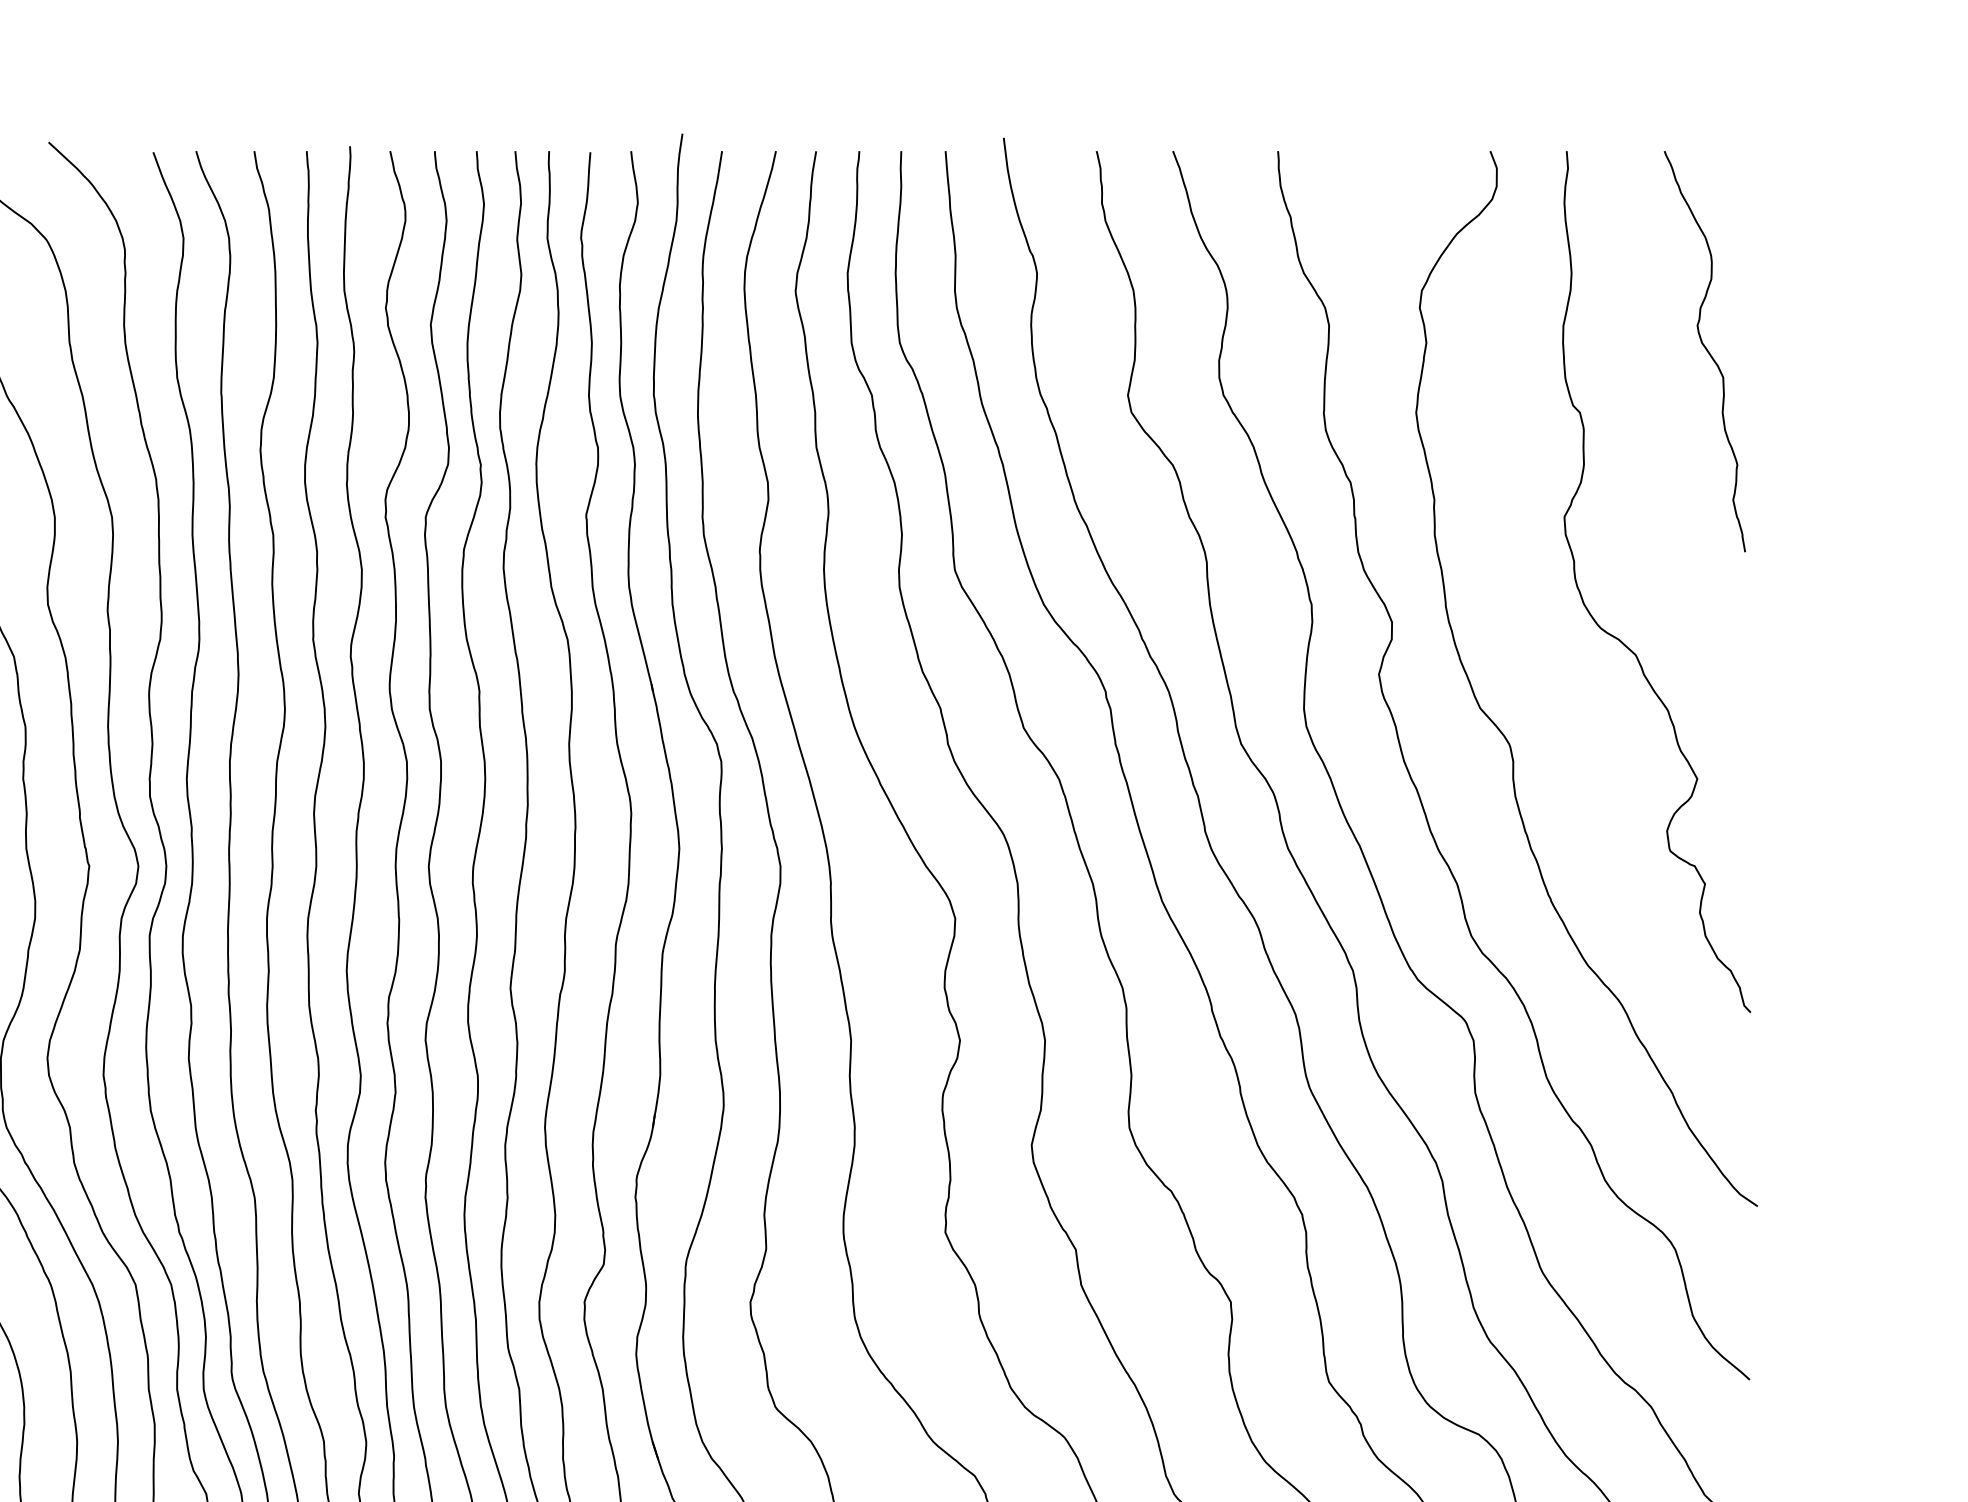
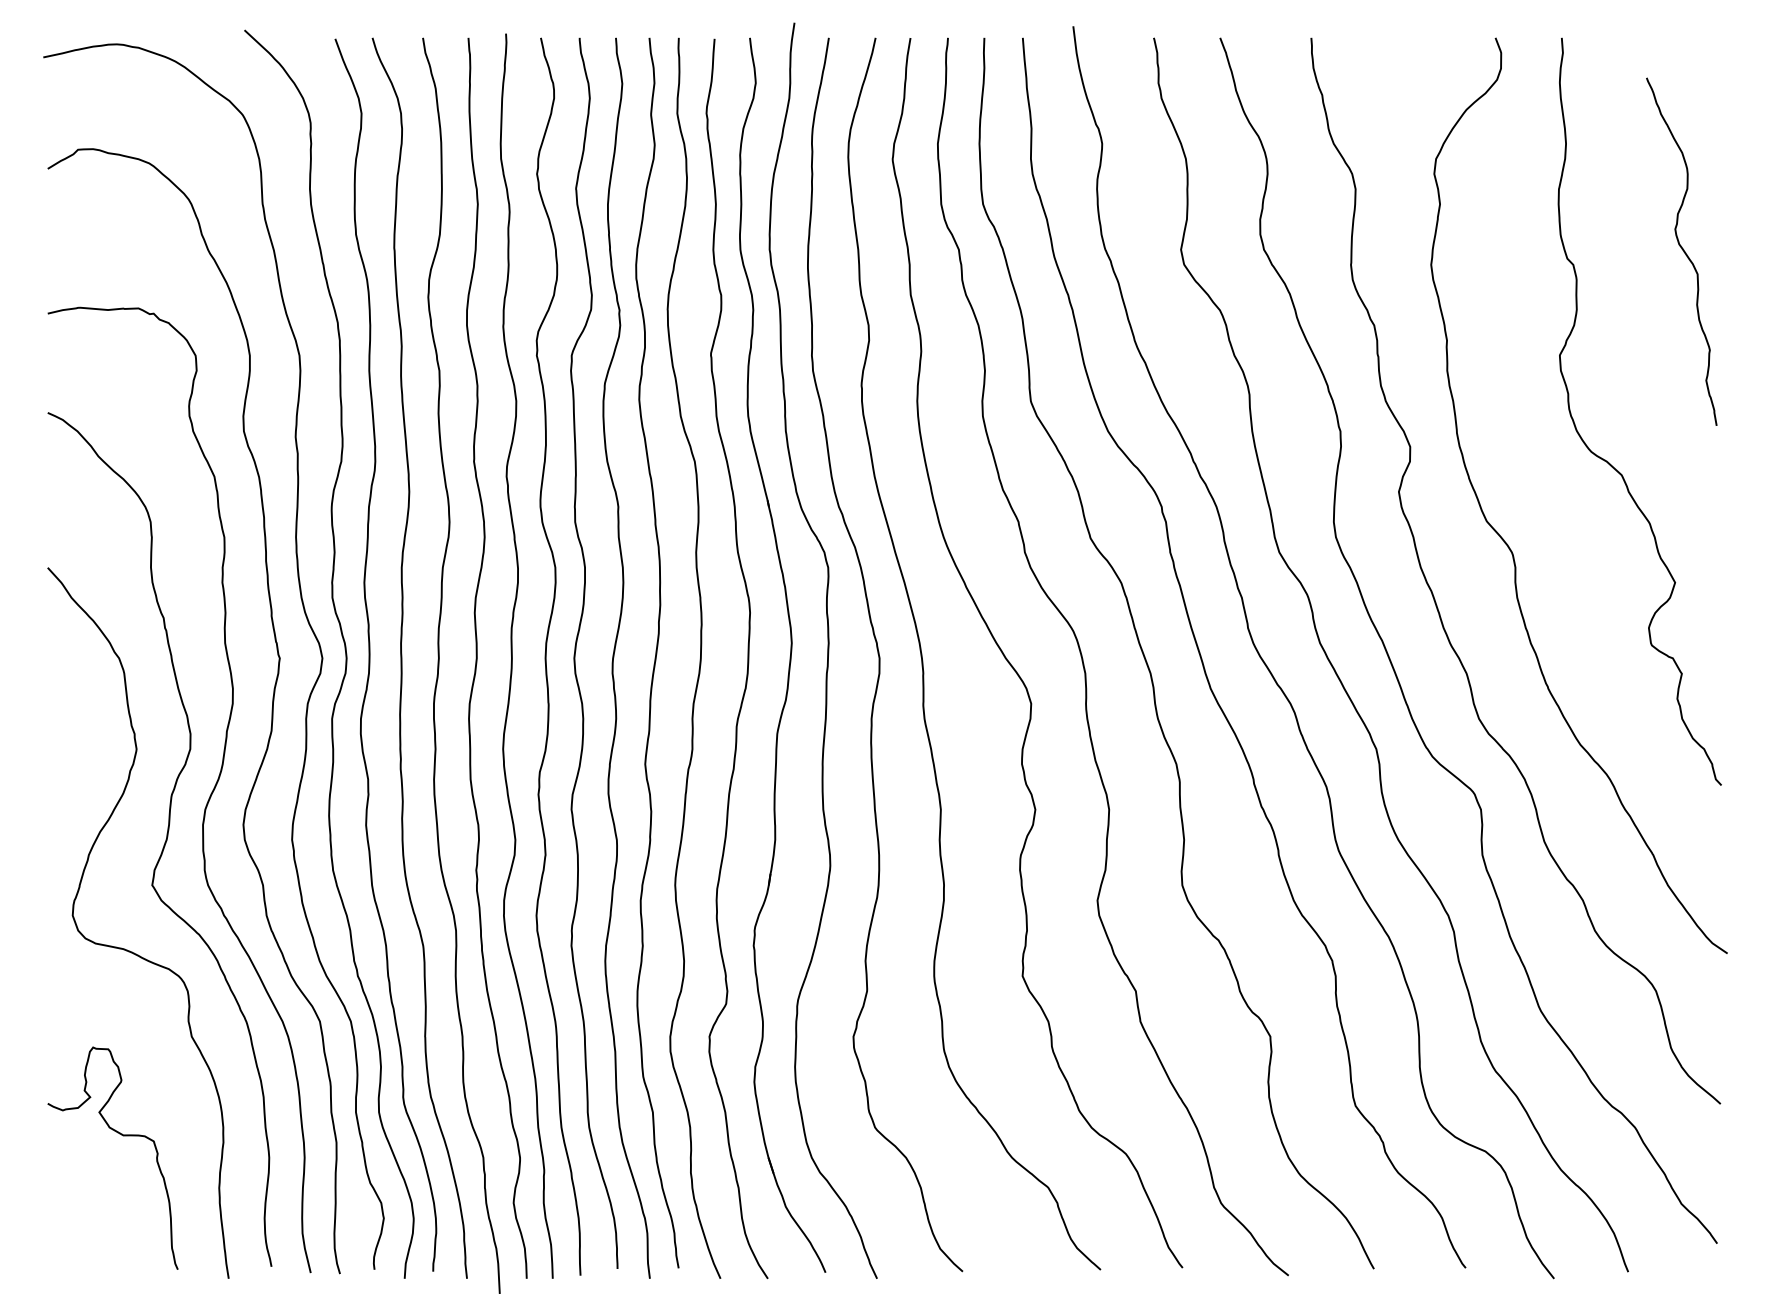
curve: (1705, 350) -> (1682, 250), moved

